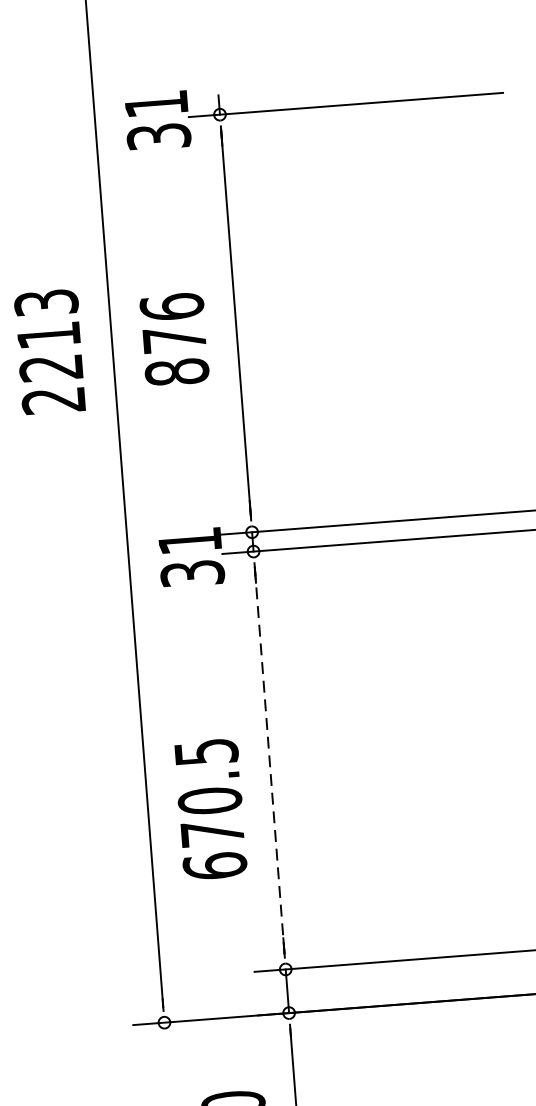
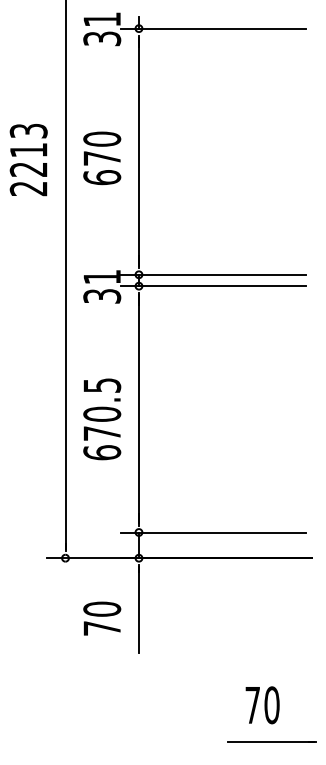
text: (175, 339) -> (102, 158), 876 -> 670
line: (268, 760) -> (138, 409), dashed -> solid
text: (211, 809) -> (102, 419), moved

